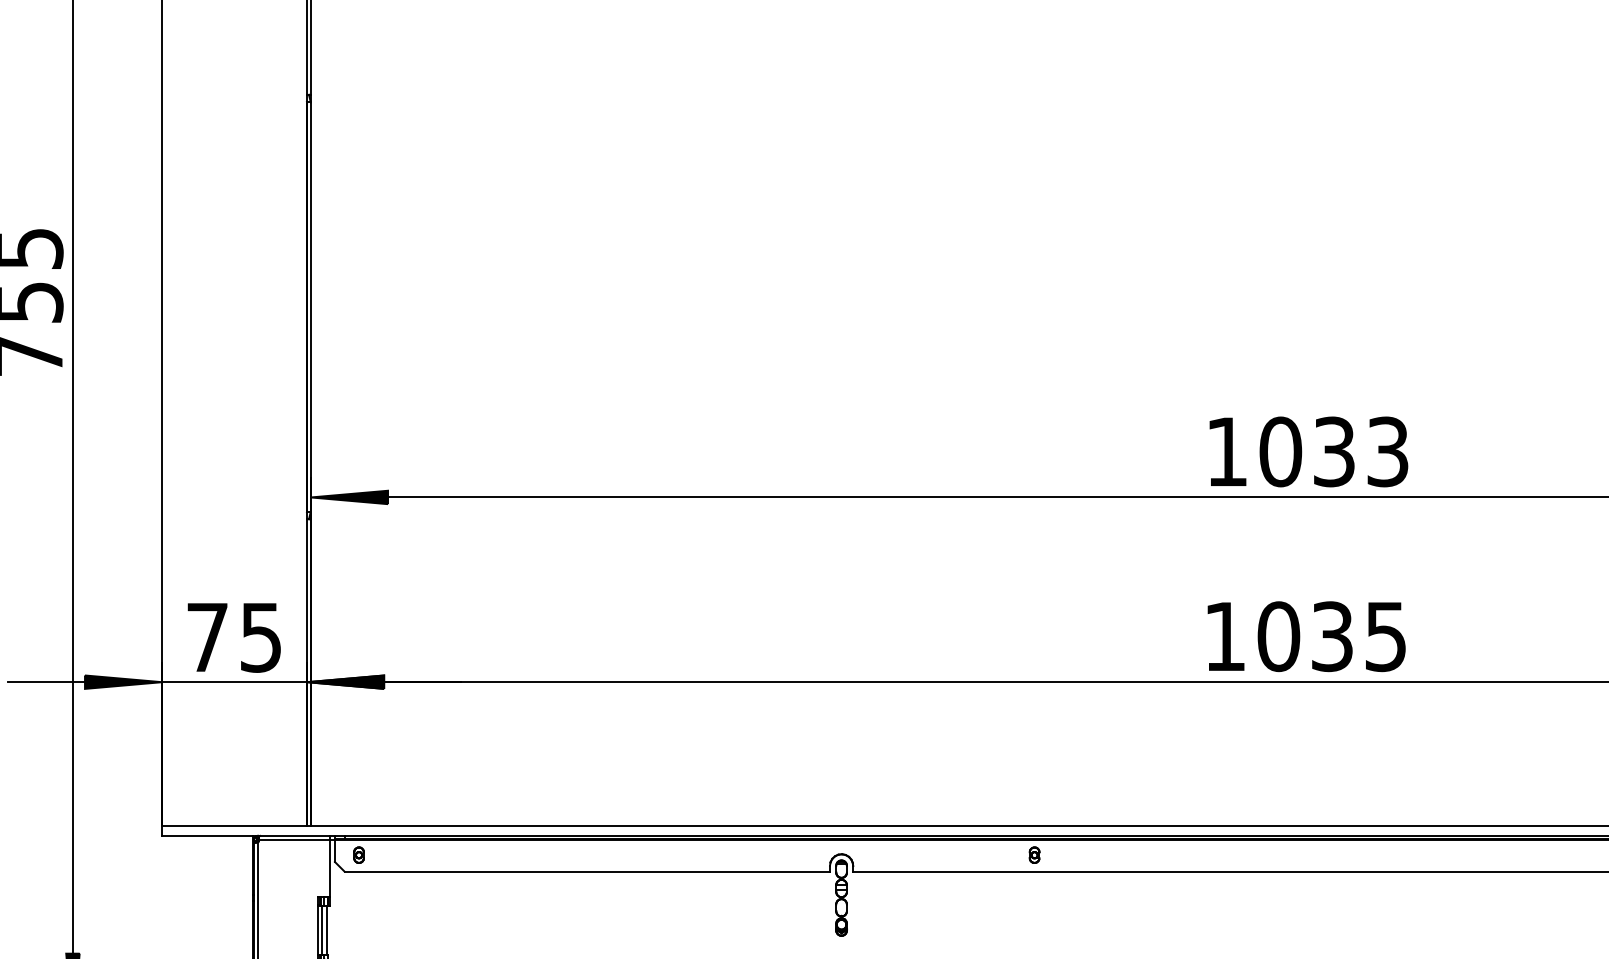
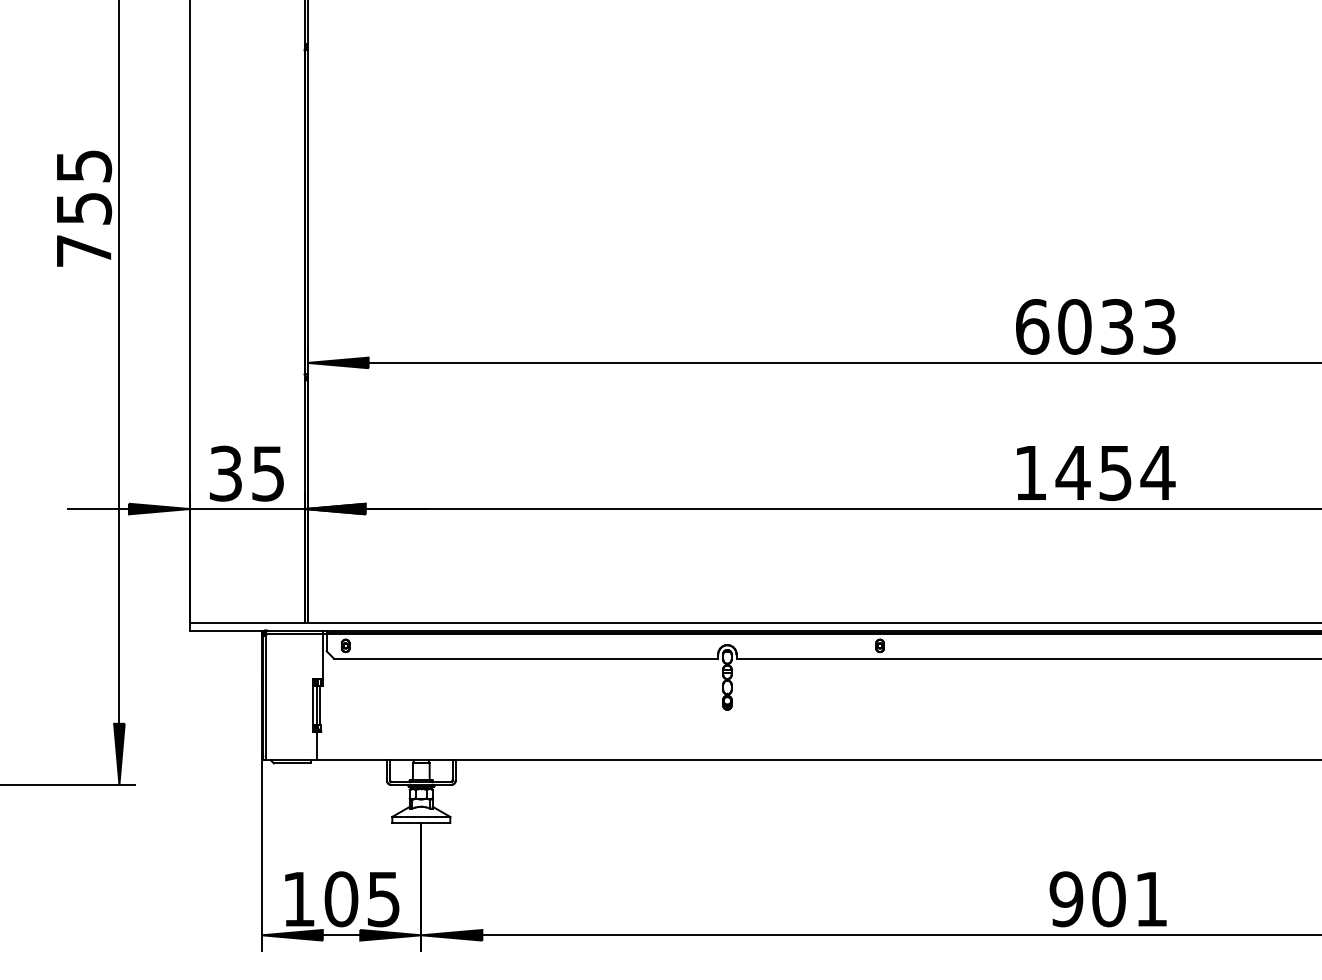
text: (1227, 451) -> (1032, 326), 1033 -> 6033
text: (1332, 635) -> (1115, 472), 1035 -> 1454
text: (207, 637) -> (225, 473), 75 -> 35

